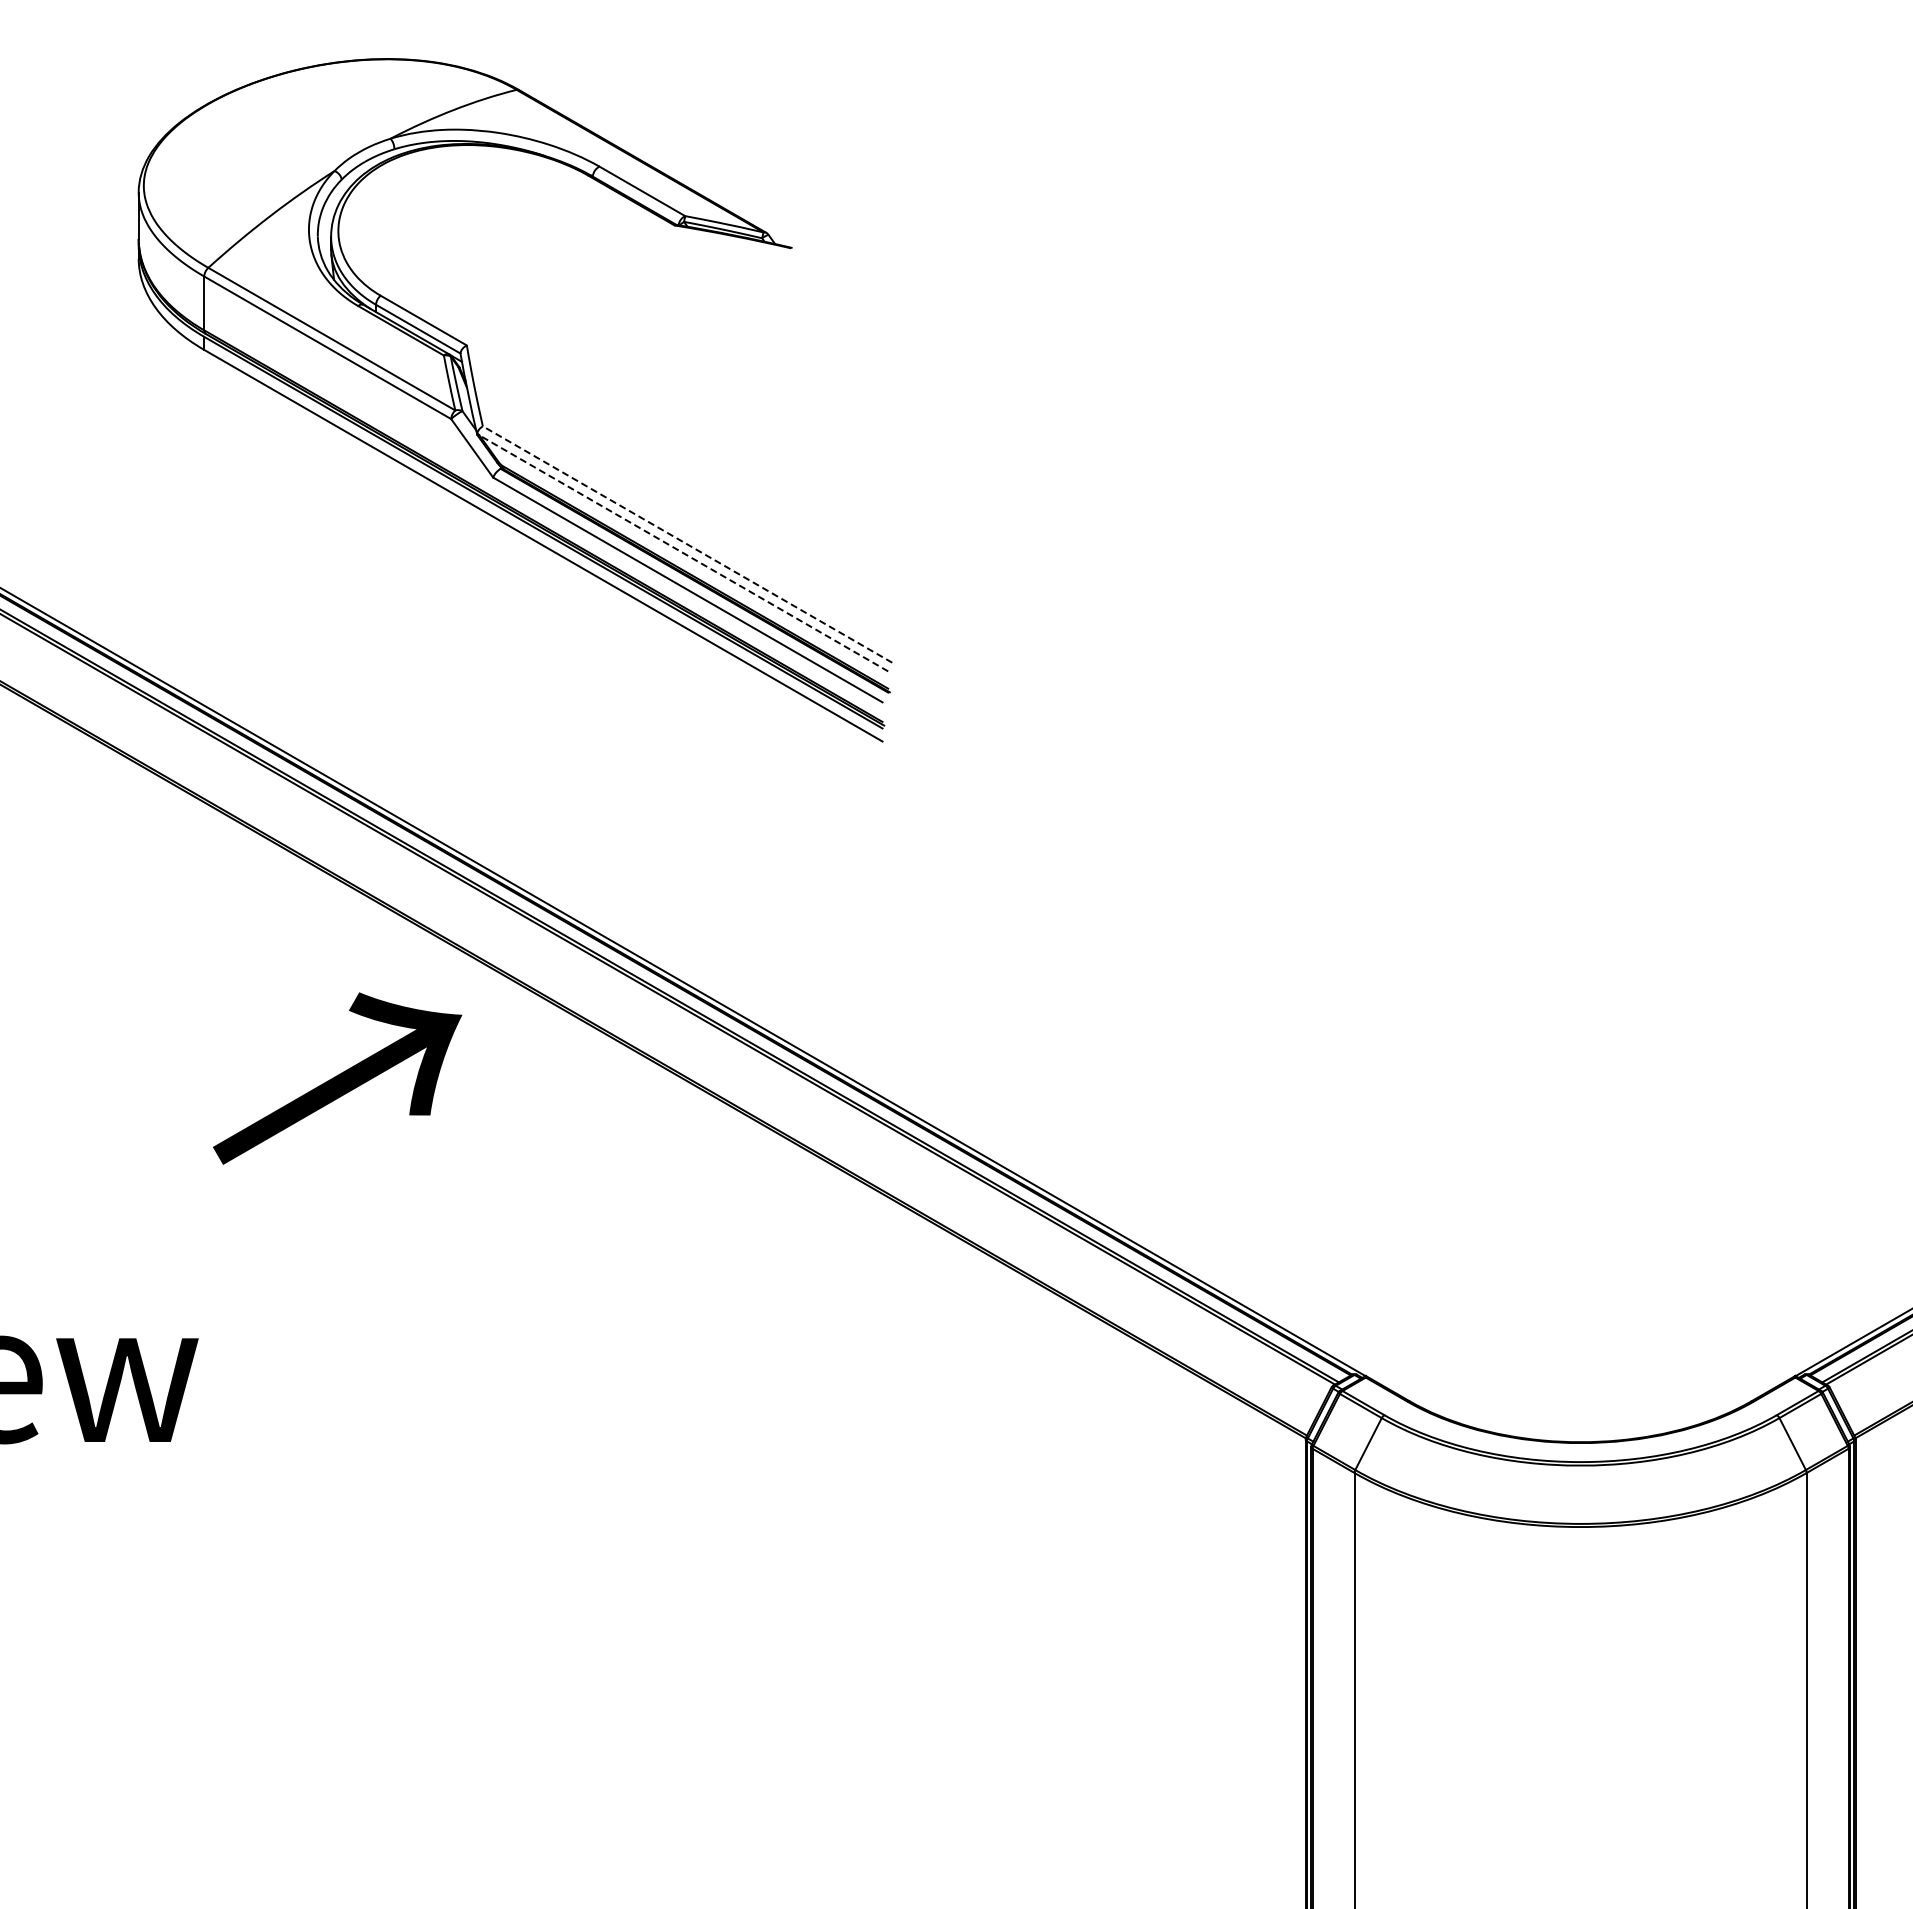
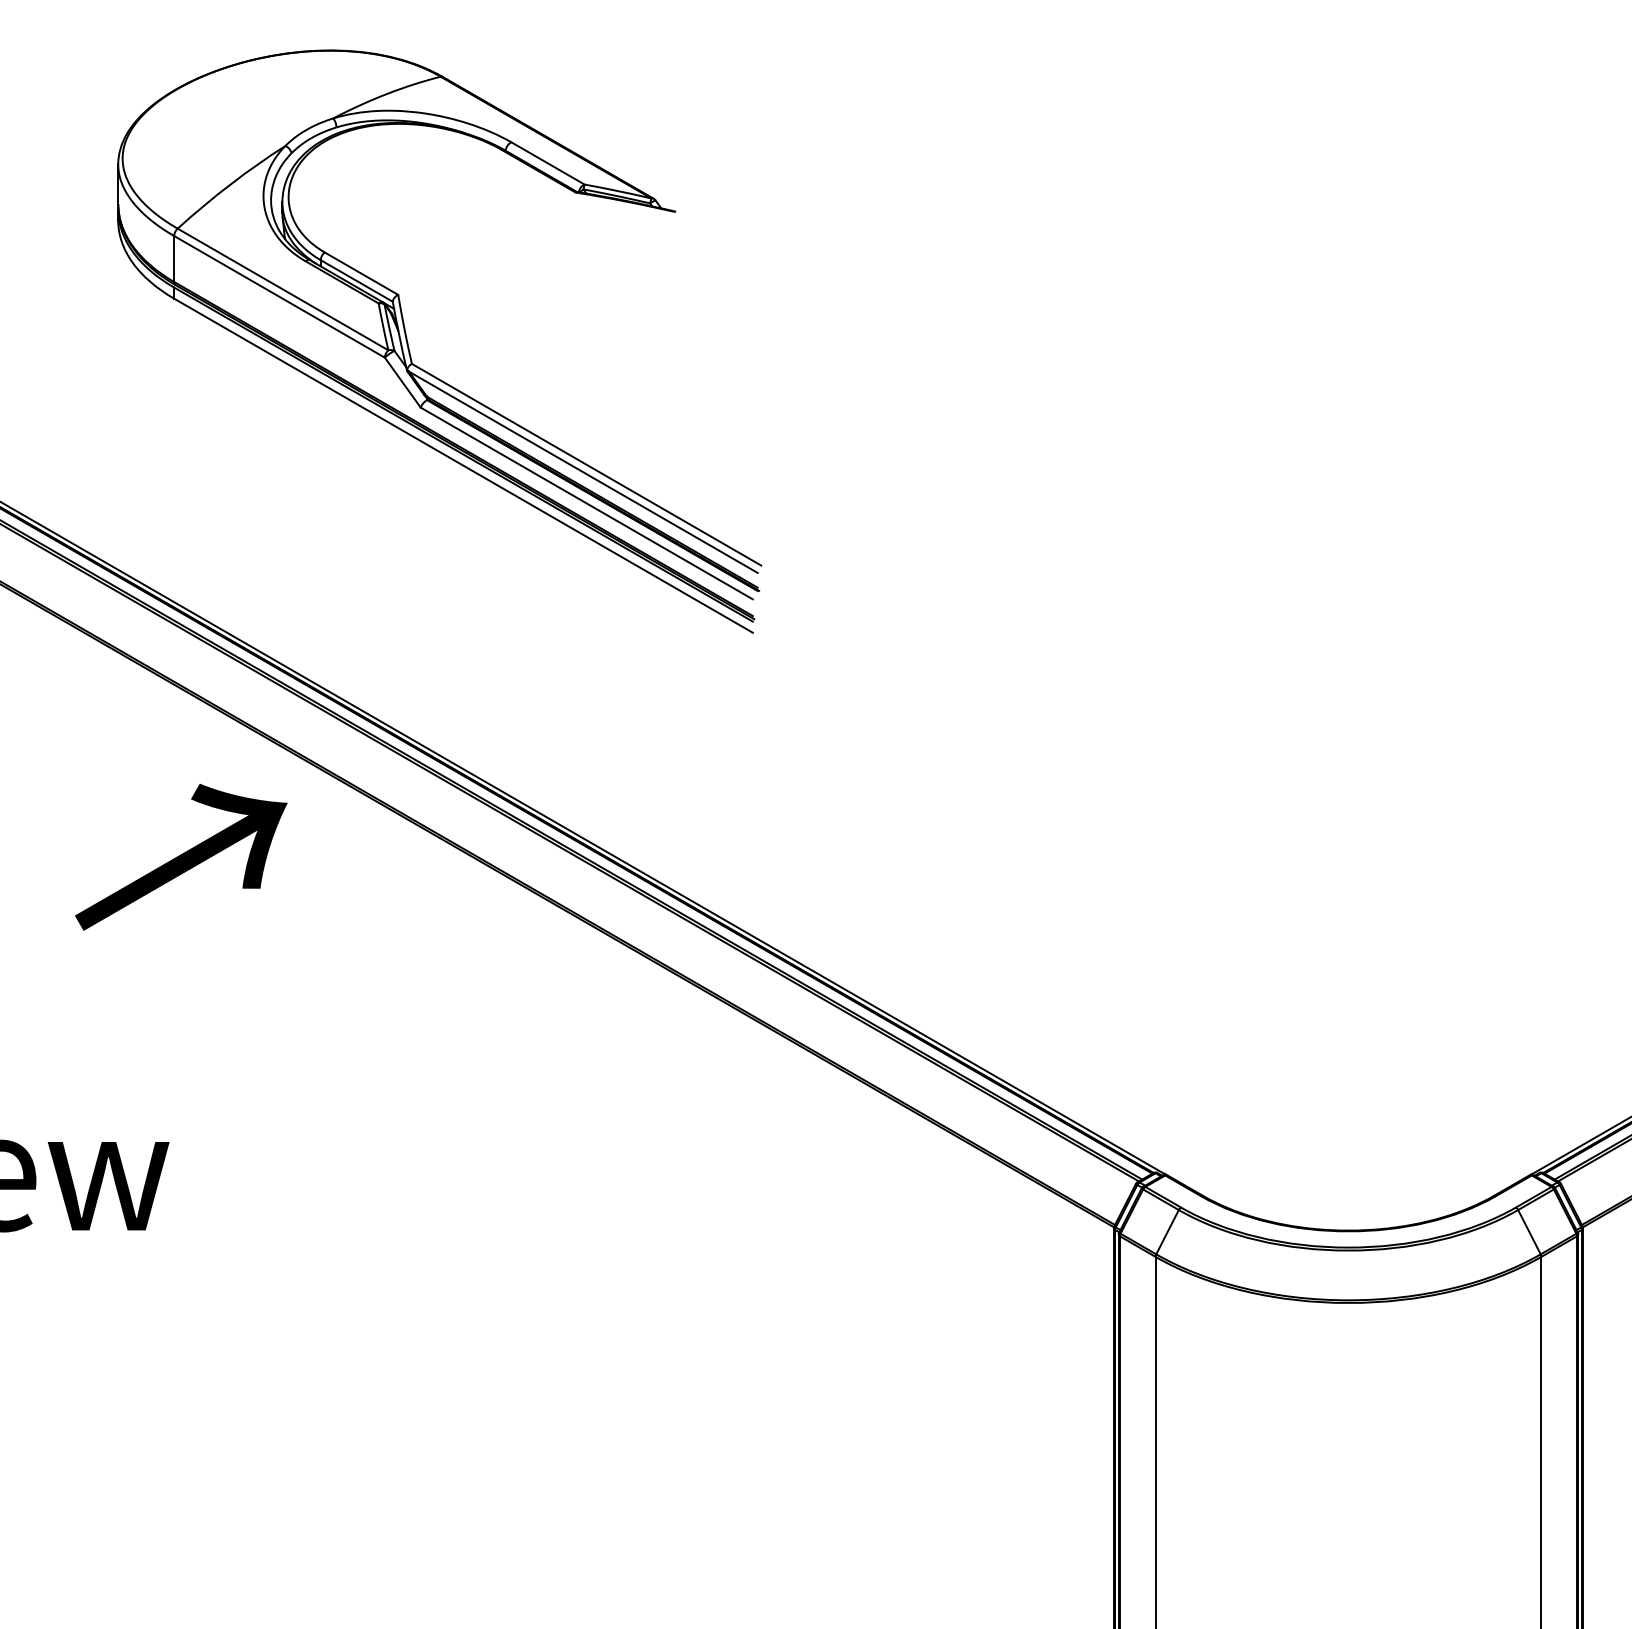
line: (687, 544) -> (586, 464), dashed -> solid
line: (683, 553) -> (583, 472), dashed -> solid
text: (337, 1078) -> (181, 857), moved

